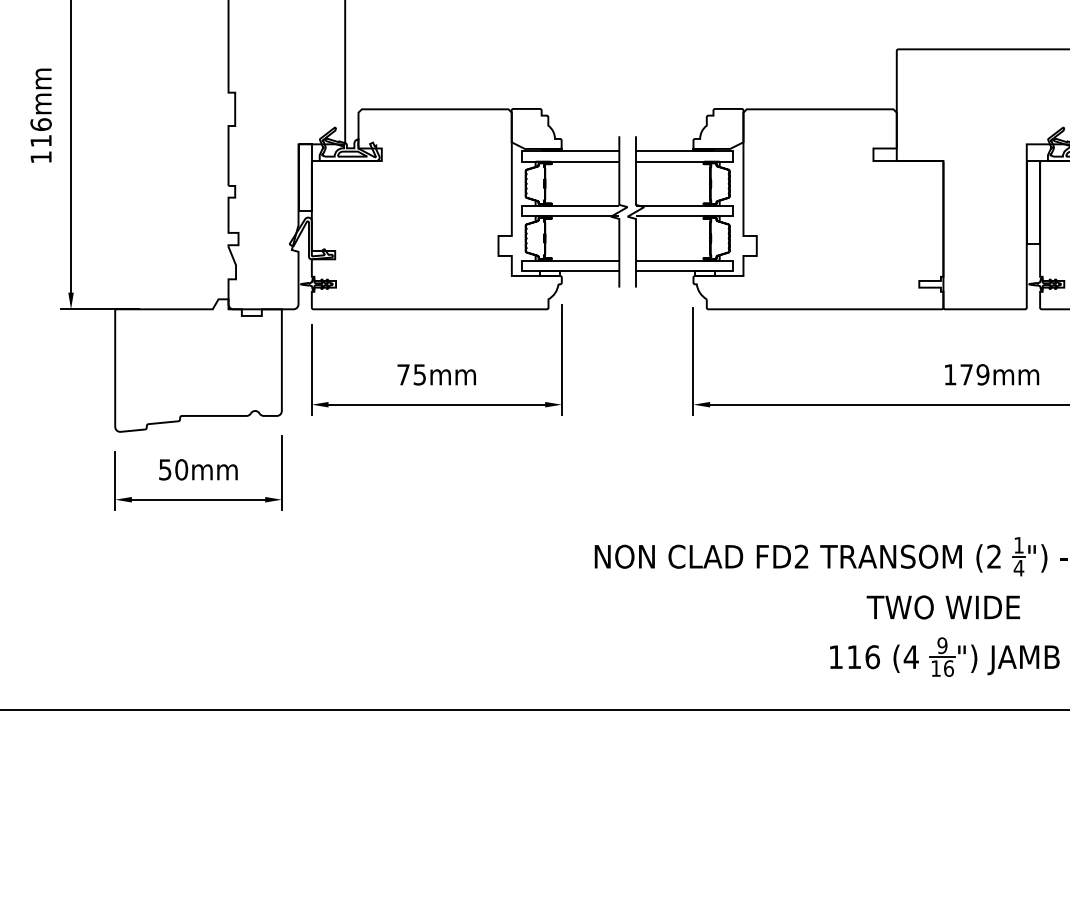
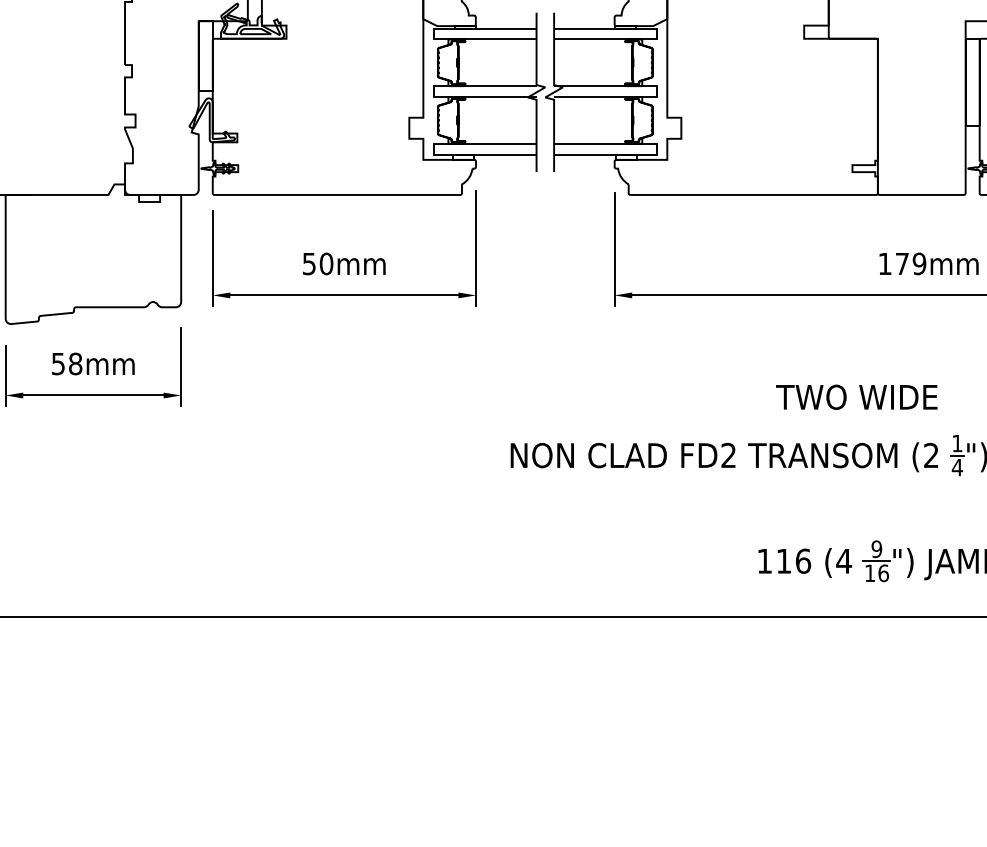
text: (411, 374) -> (317, 263), 75mm -> 50mm
text: (181, 469) -> (75, 363), 50mm -> 58mm
text: (942, 607) -> (855, 397), moved

